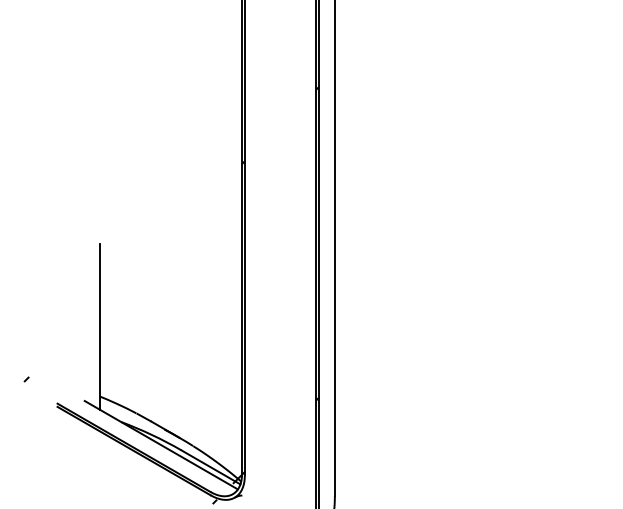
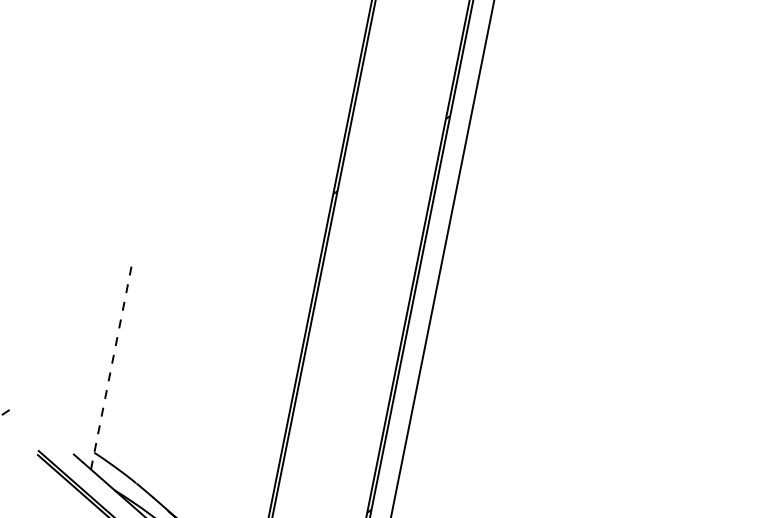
line: (99, 327) -> (111, 365), solid -> dashed

